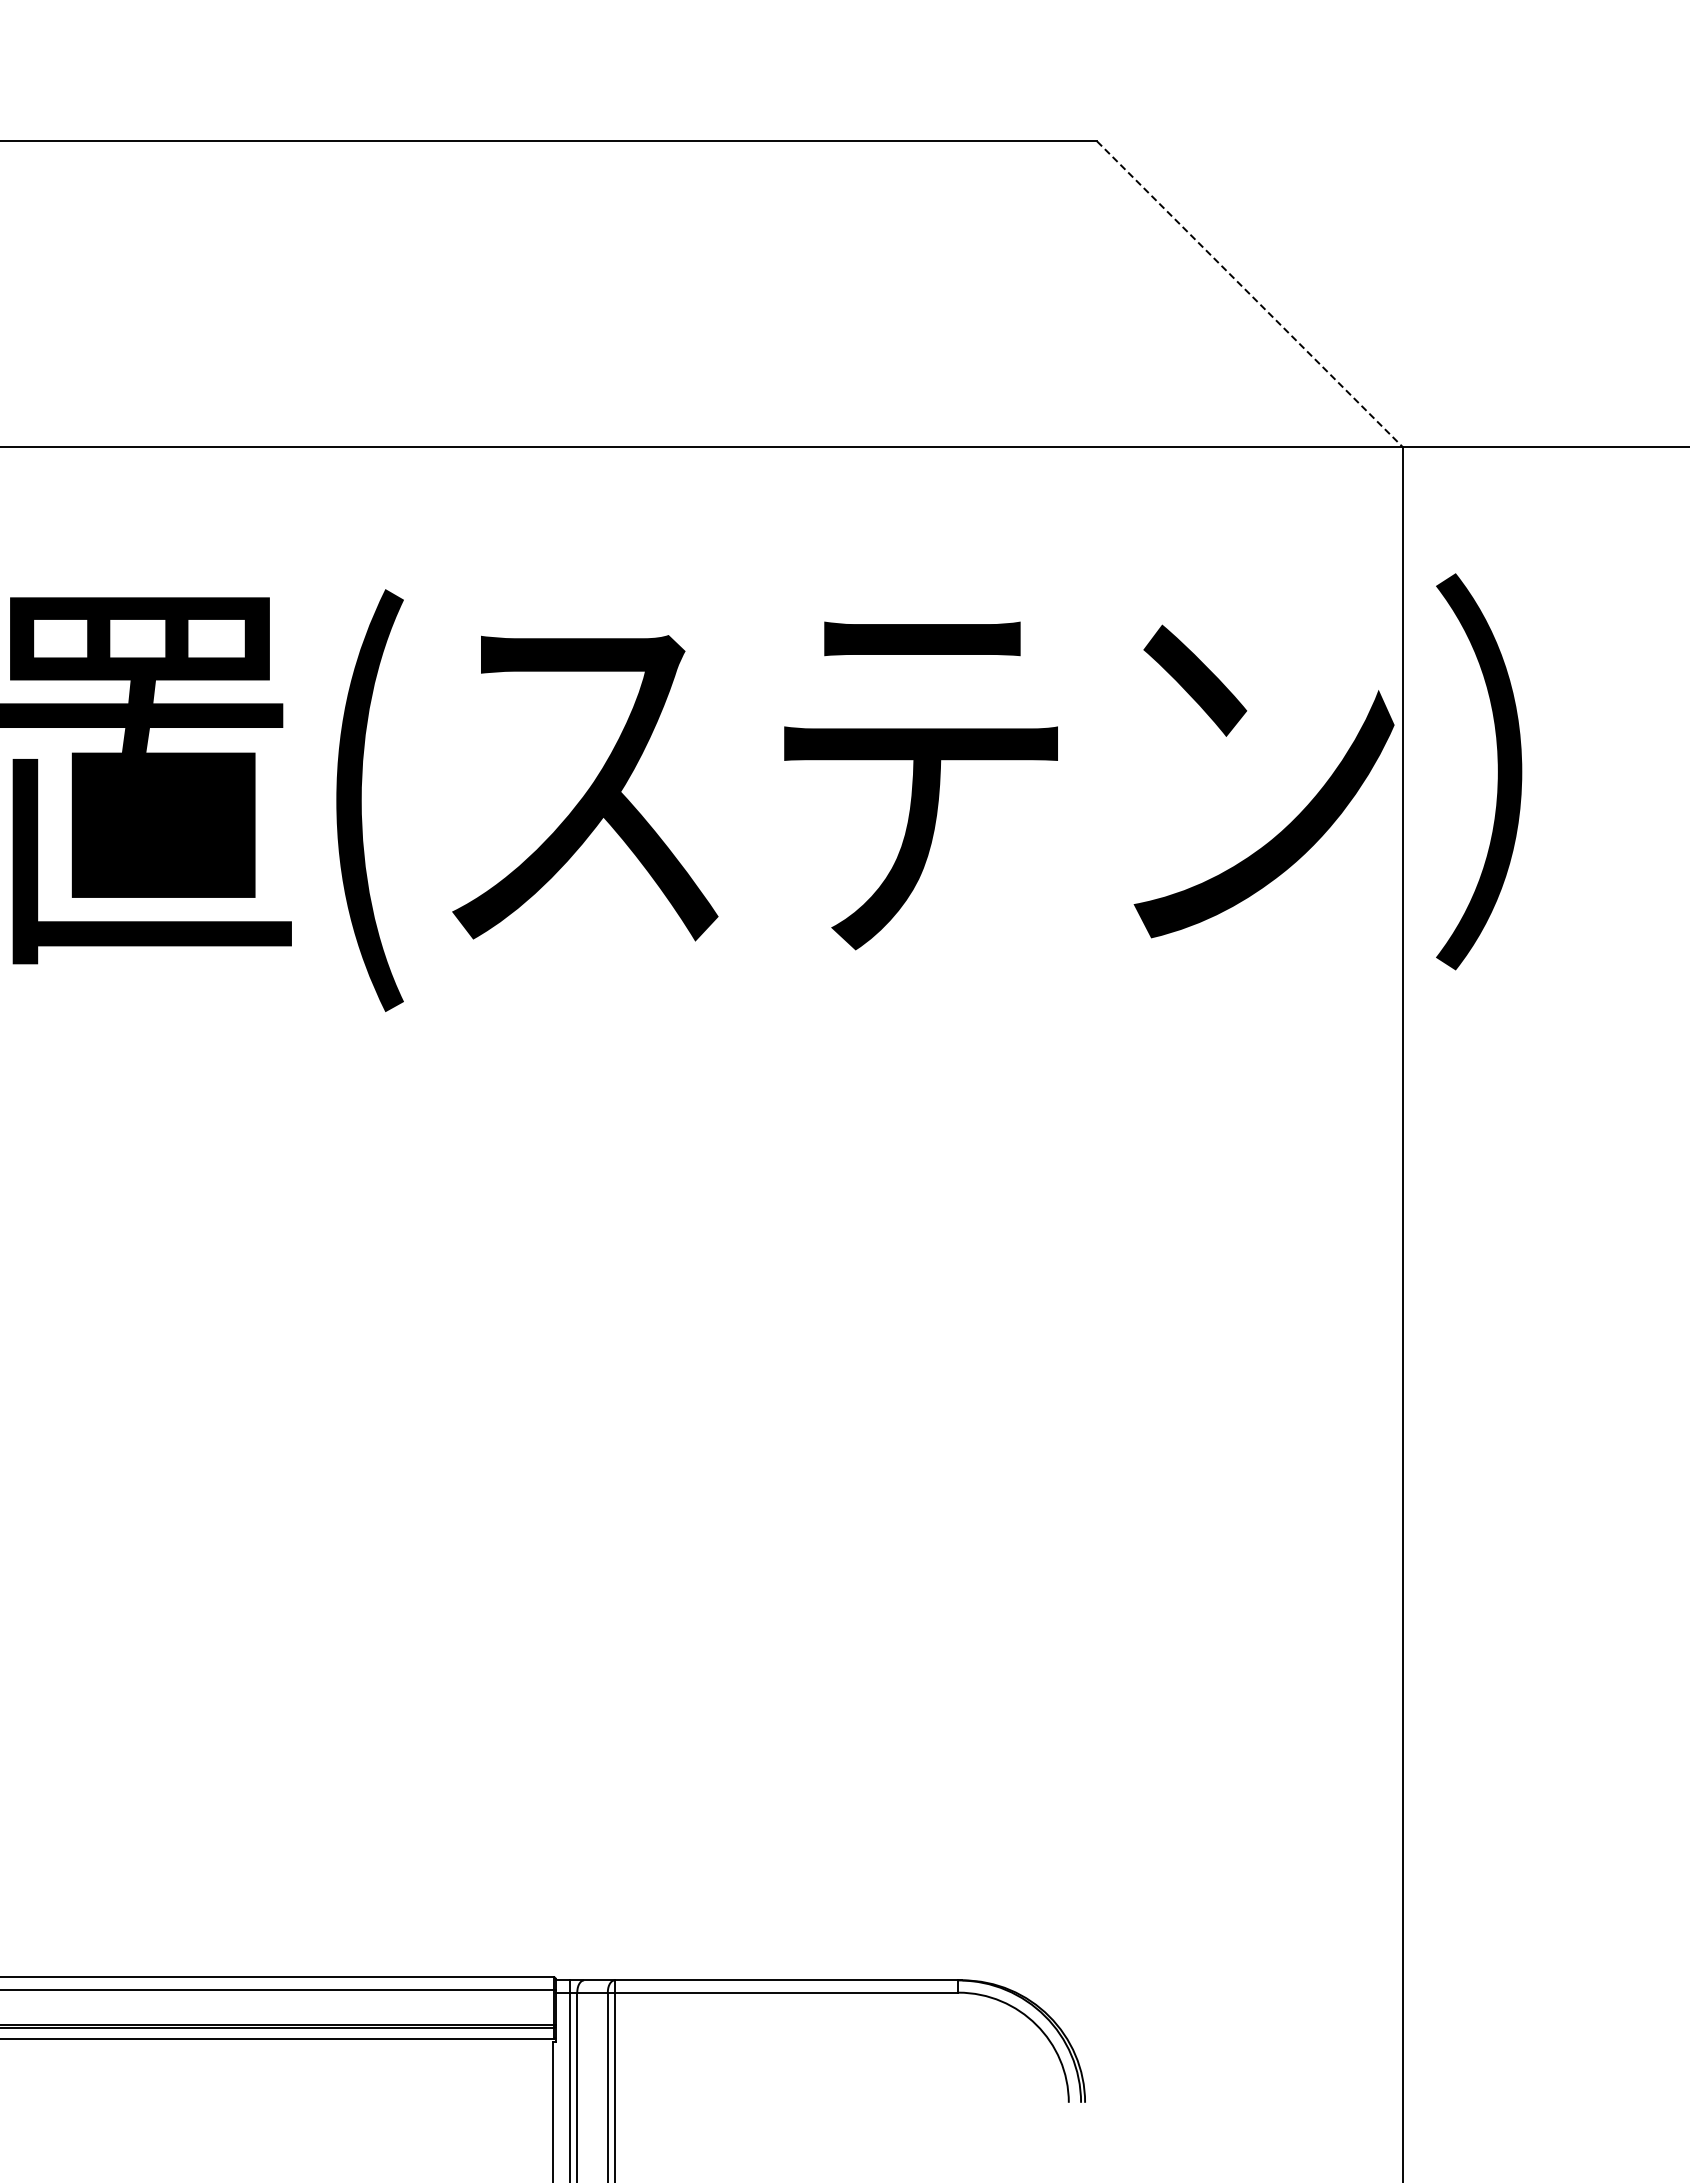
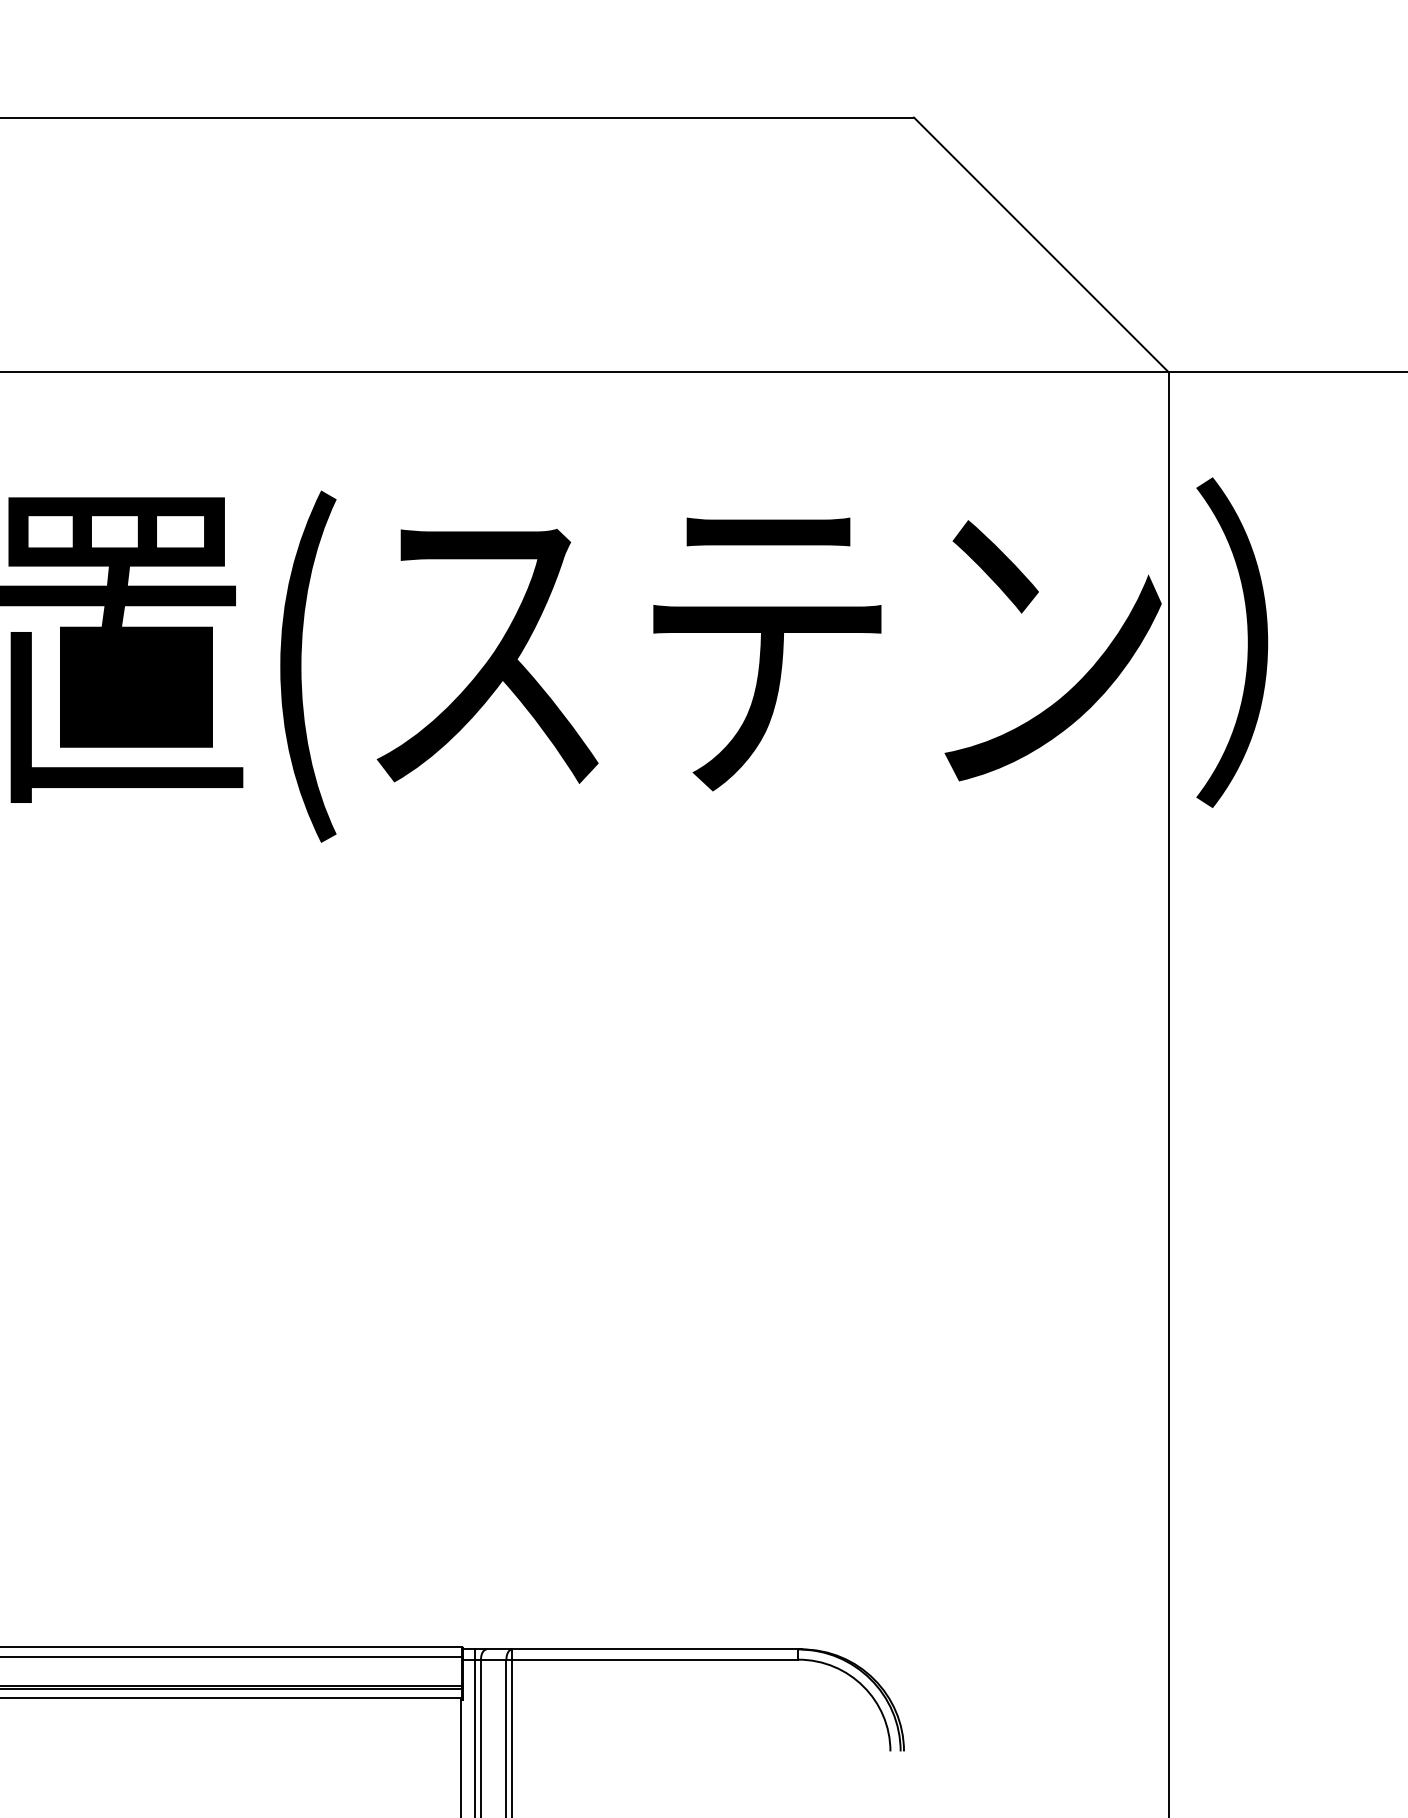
line: (1250, 294) -> (1041, 245), dashed -> solid

